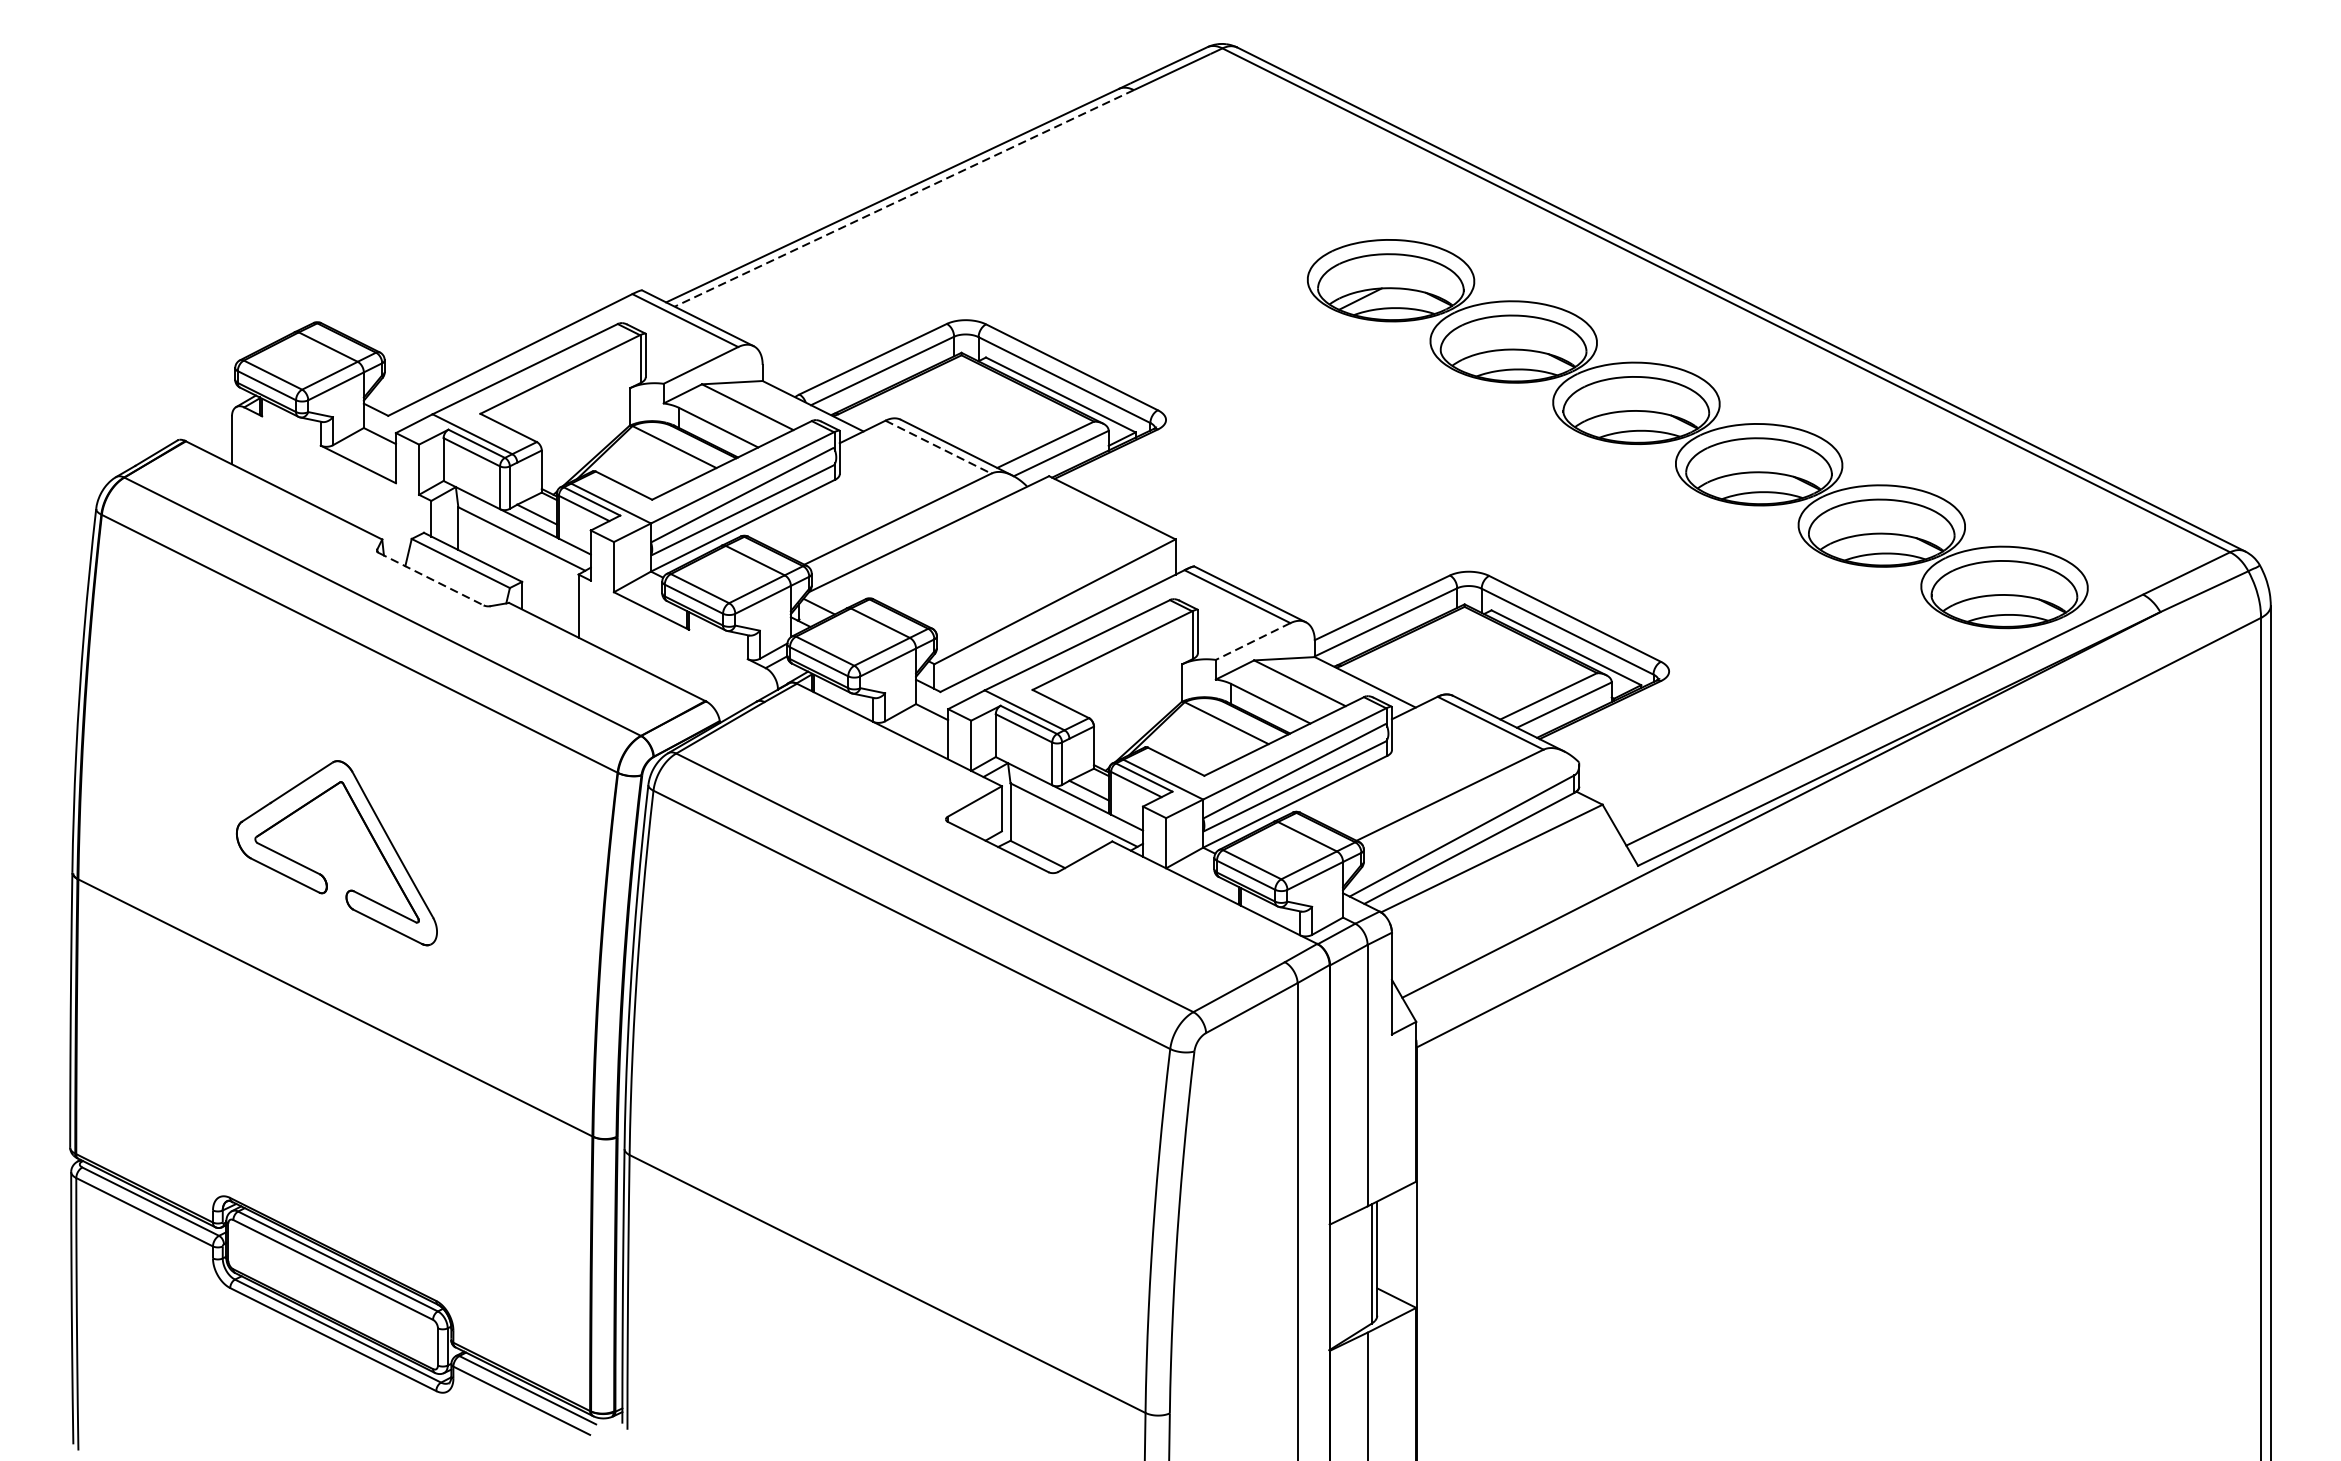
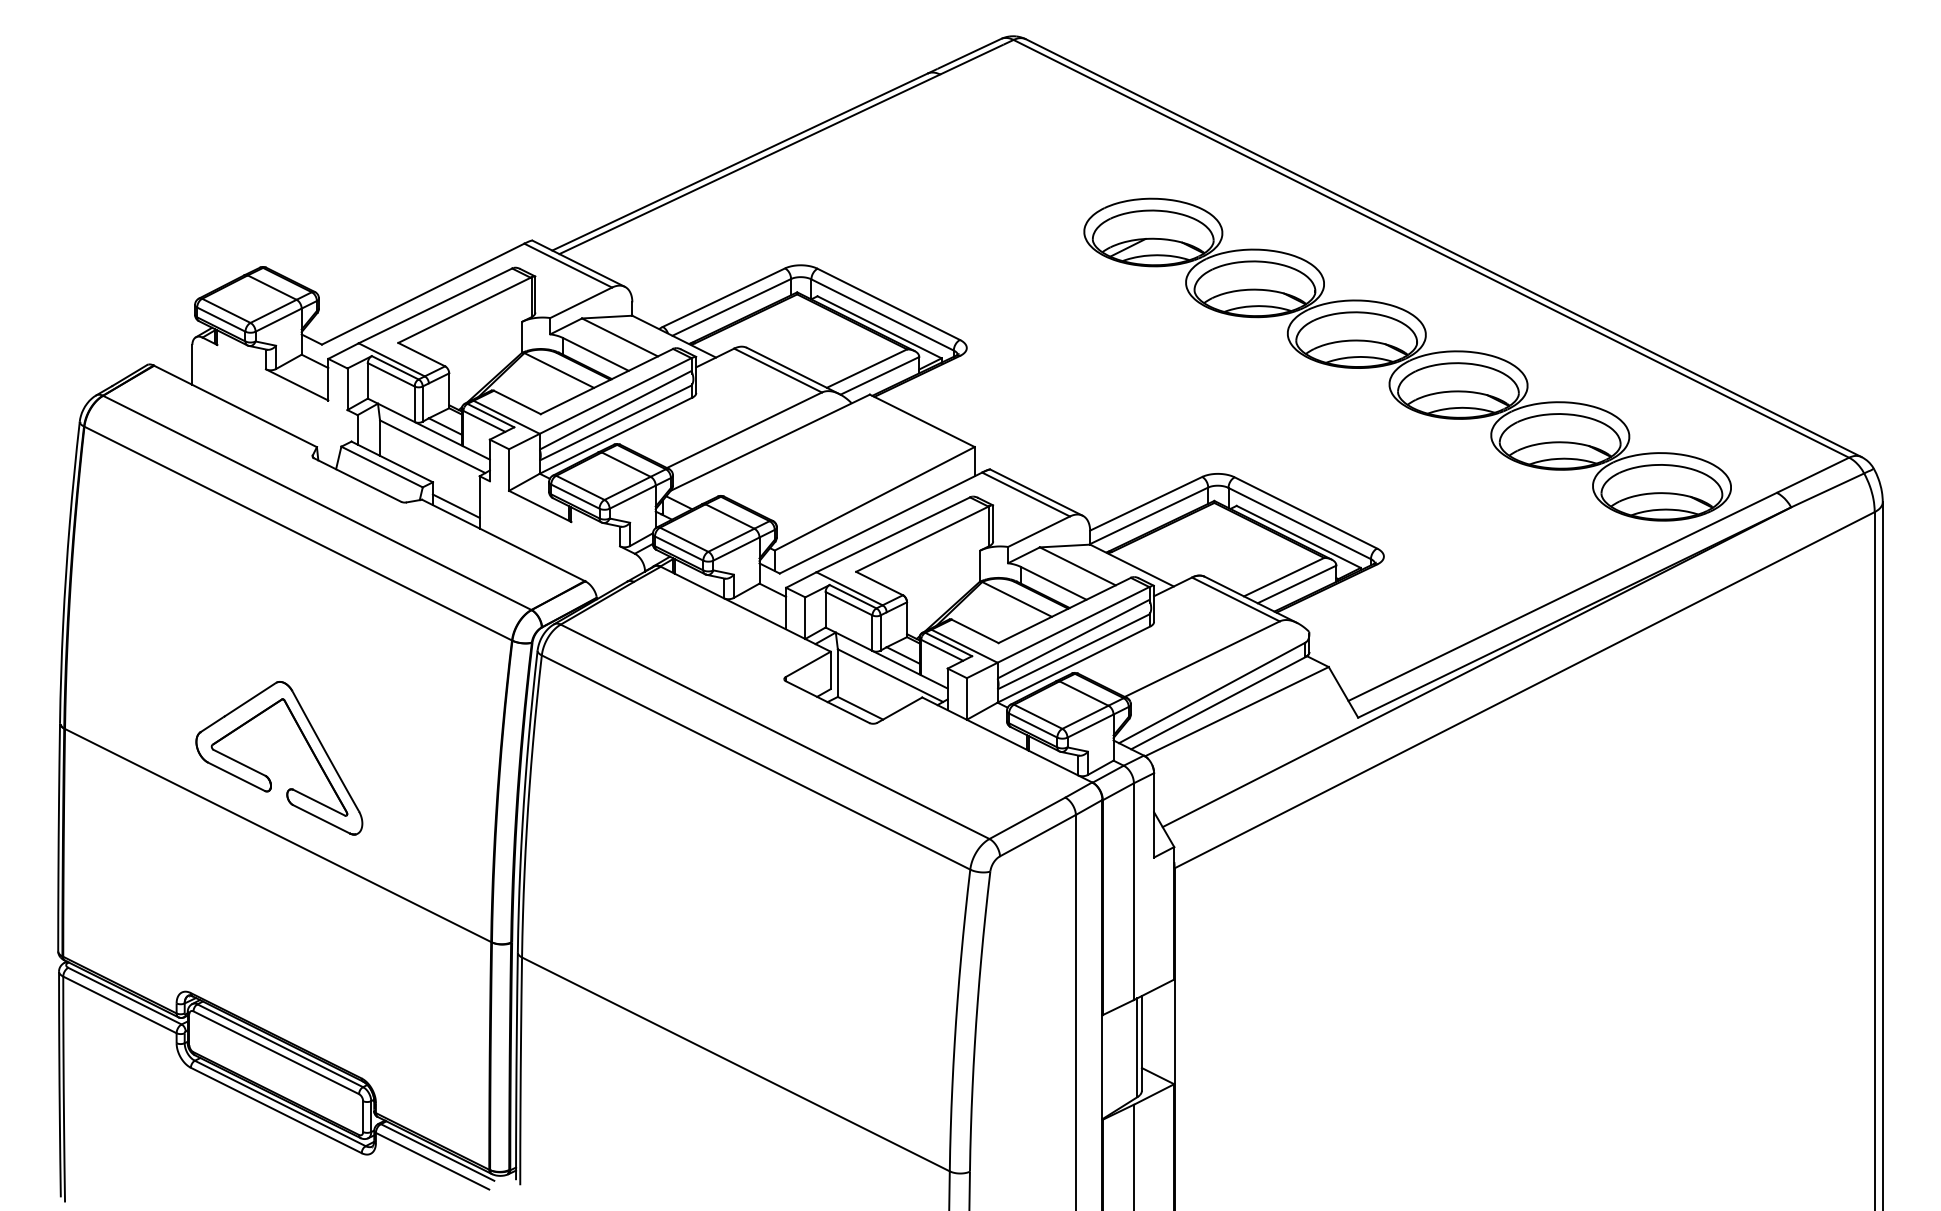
line: (903, 198) -> (749, 164), dashed -> solid
line: (938, 447) -> (778, 370), dashed -> solid
line: (431, 579) -> (357, 480), dashed -> solid
line: (549, 609) -> (455, 505), added
line: (1252, 641) -> (1038, 531), dashed -> solid
part: (322, 874) -> (267, 775), moved

